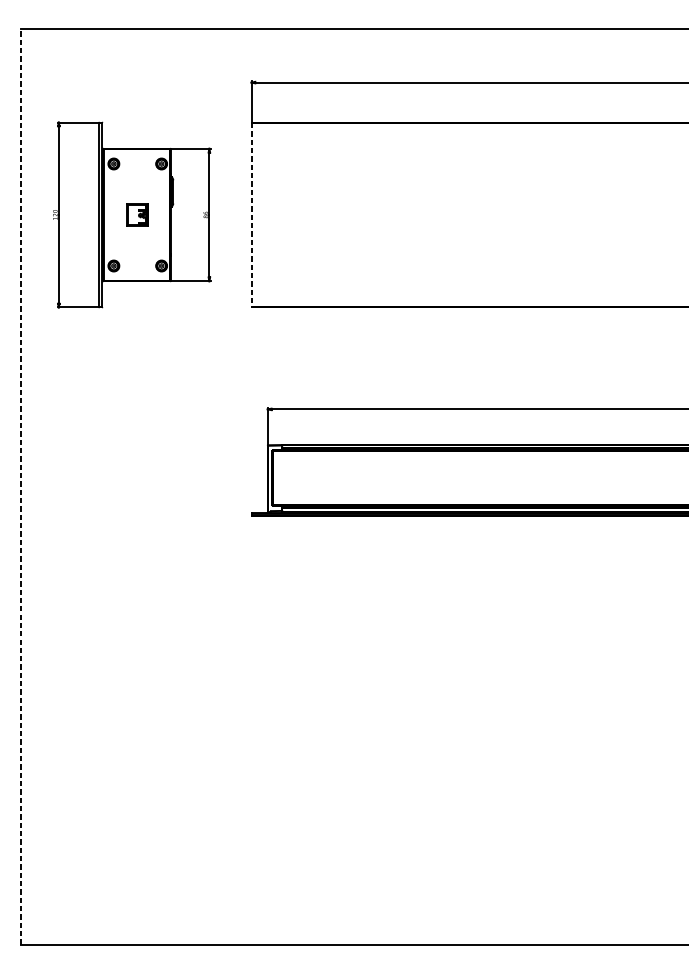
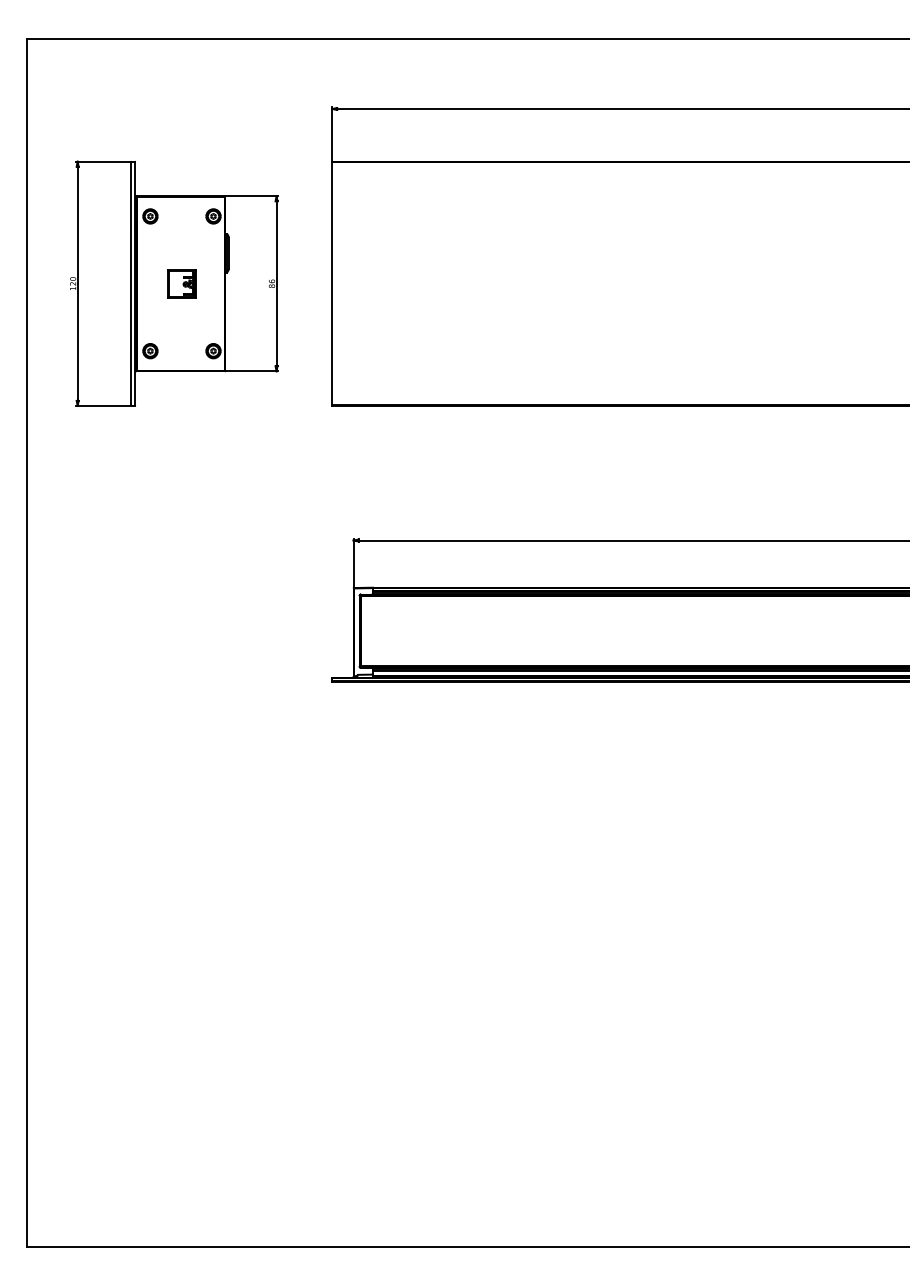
line: (251, 214) -> (332, 283), dashed -> solid
line: (20, 486) -> (27, 642), dashed -> solid

